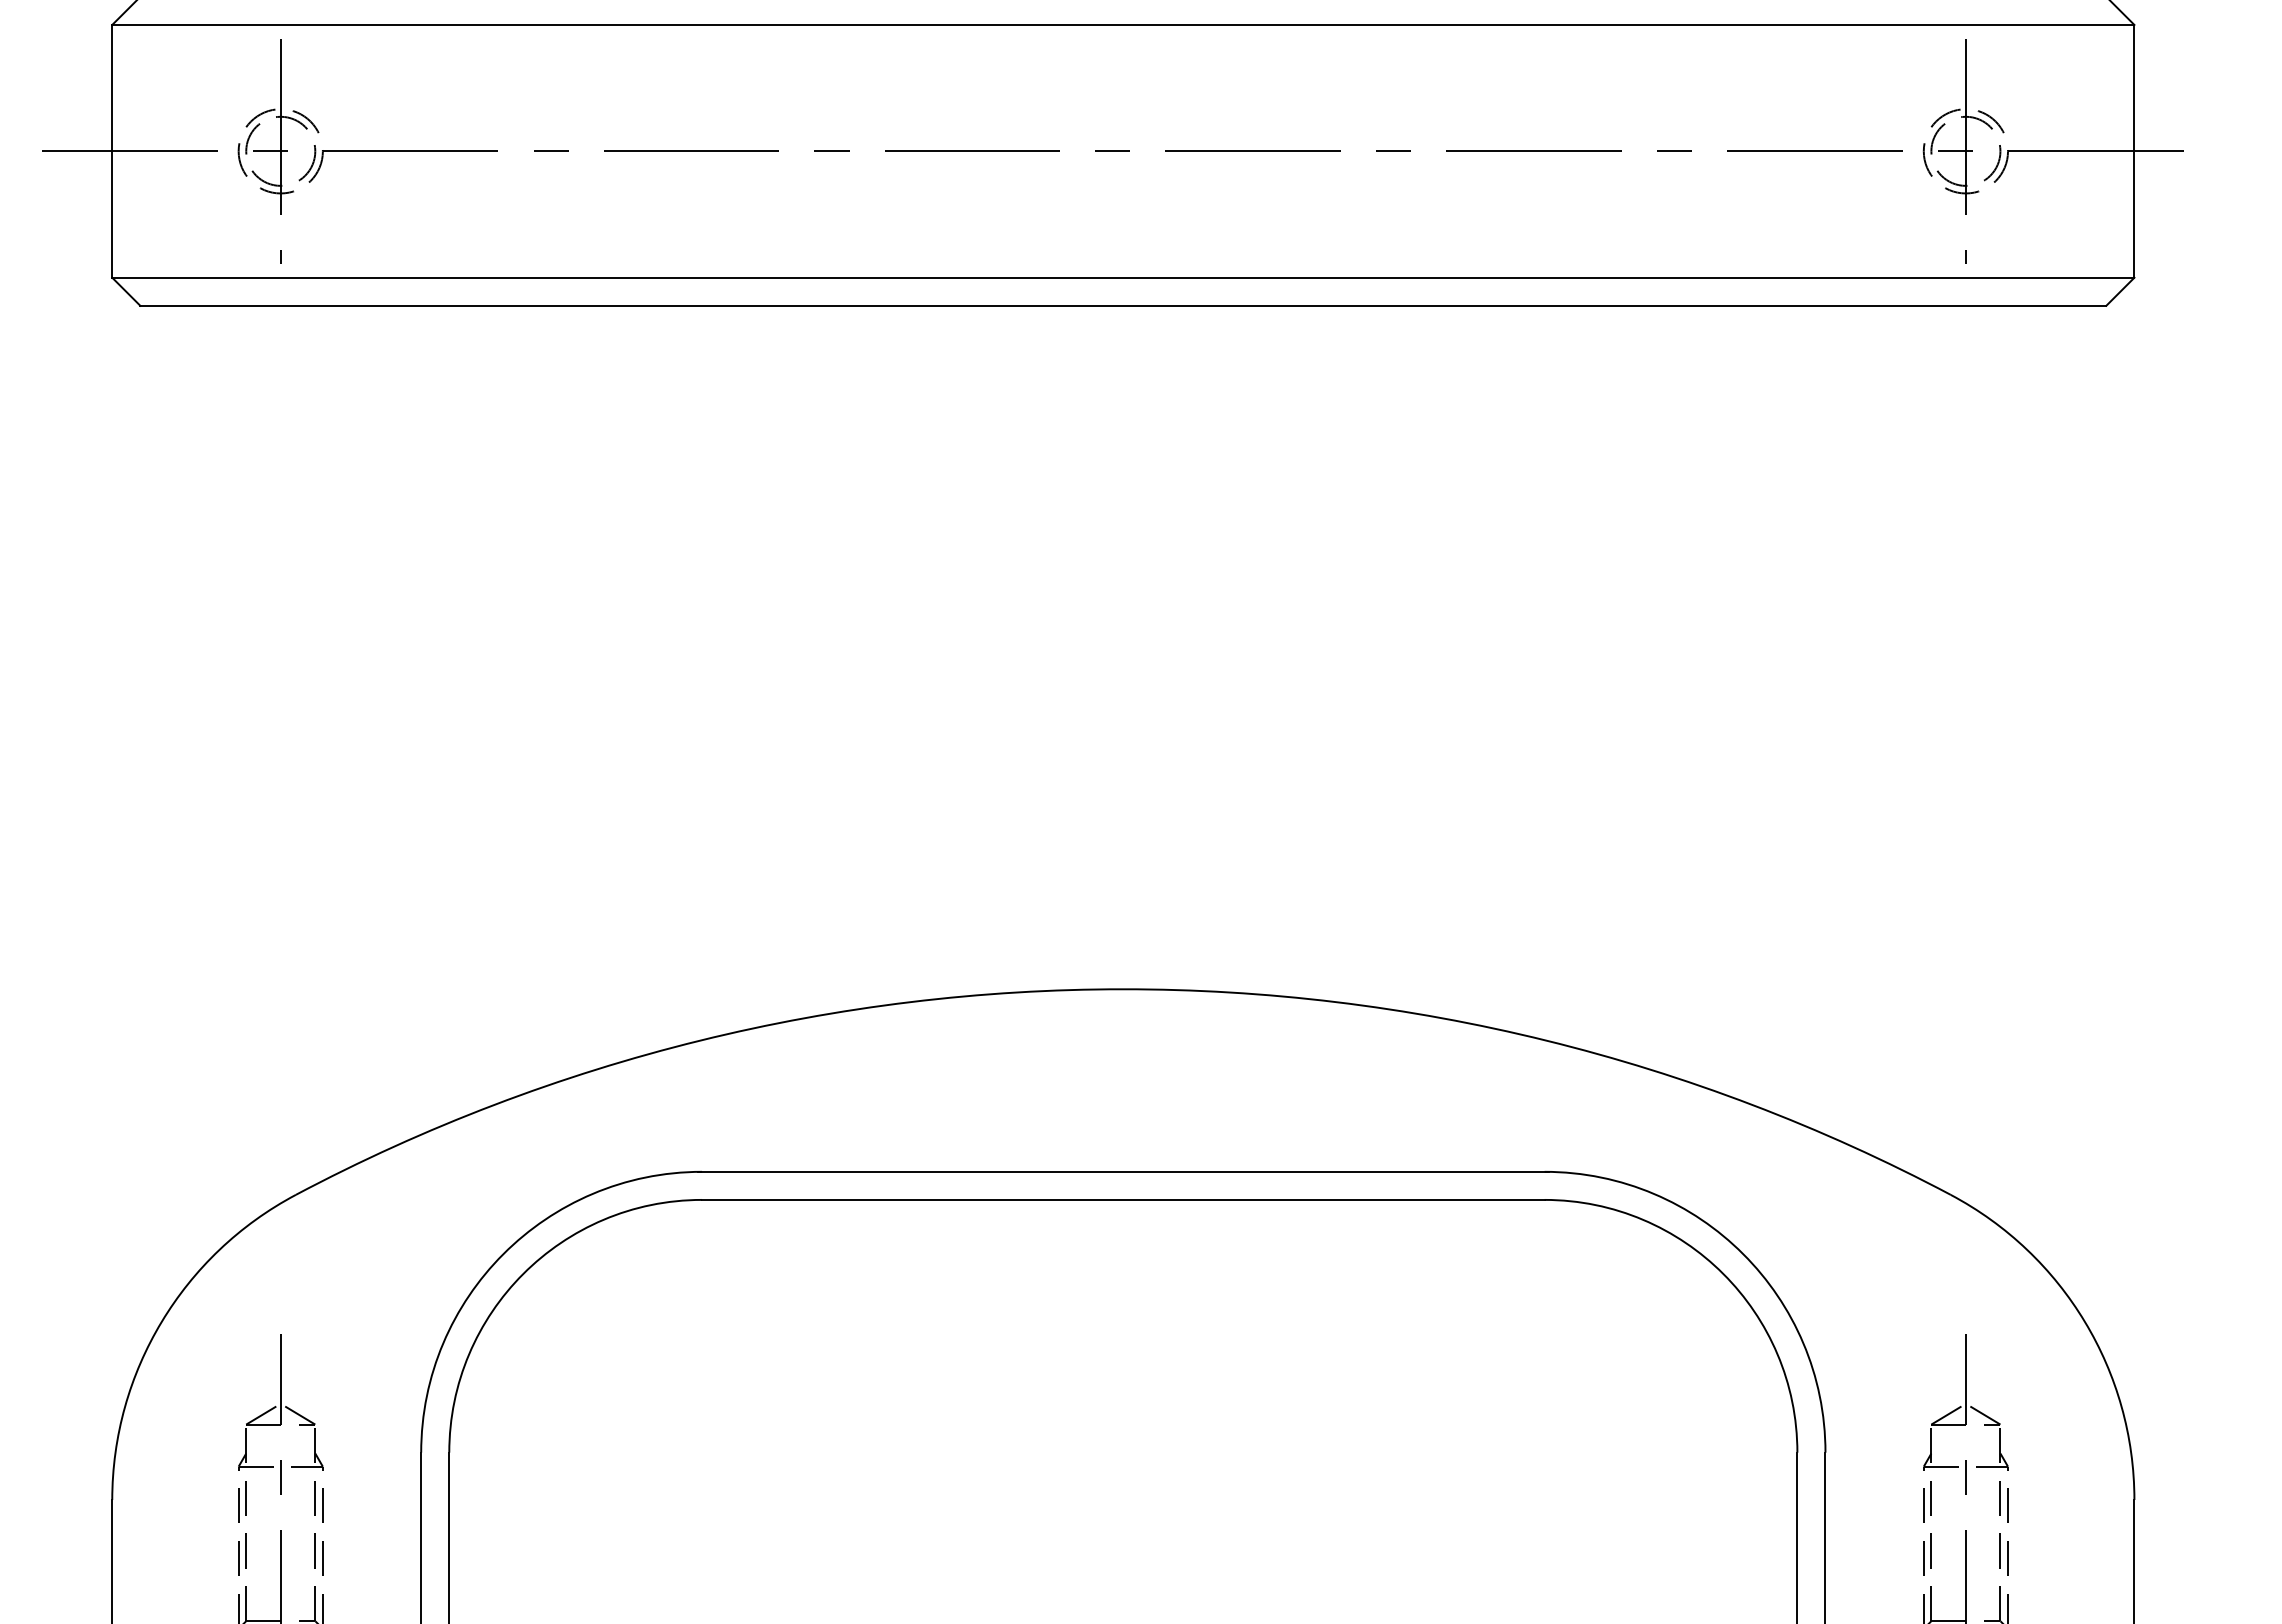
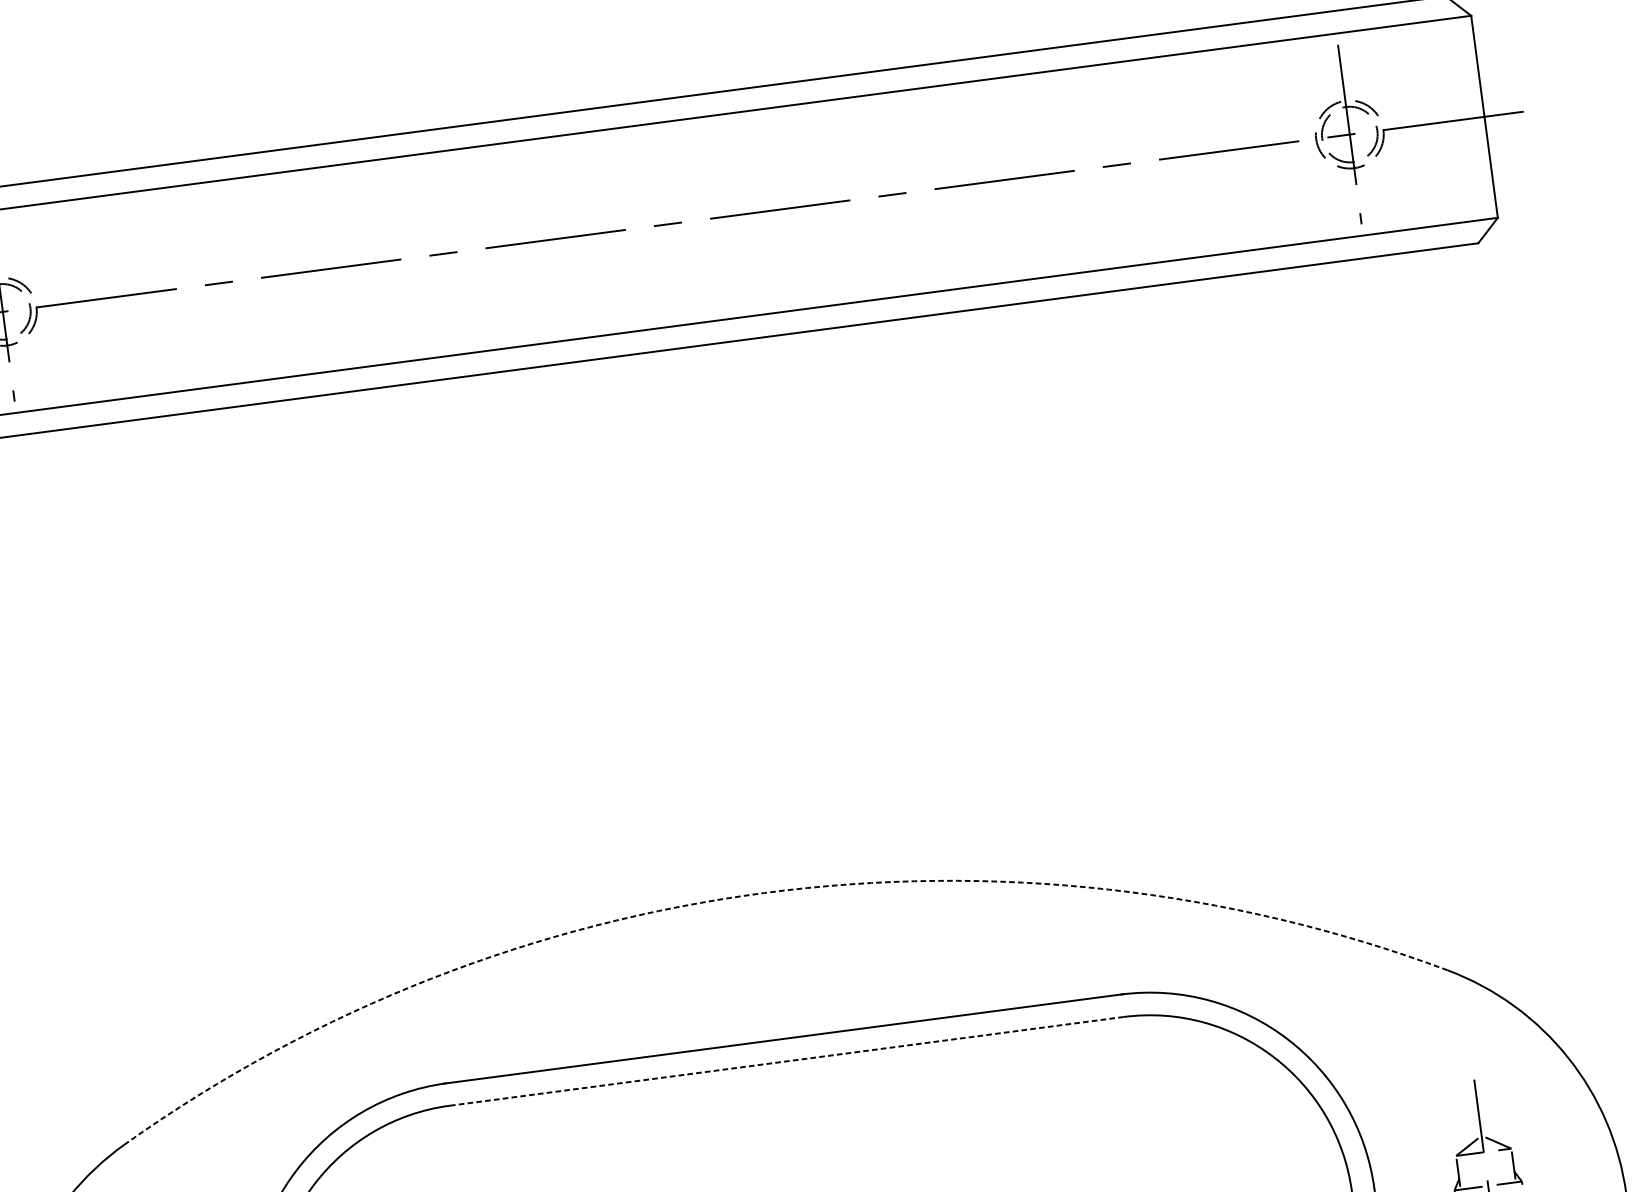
arc: (1123, 989) -> (764, 893), solid -> dashed
line: (1123, 1199) -> (786, 1061), solid -> dashed

